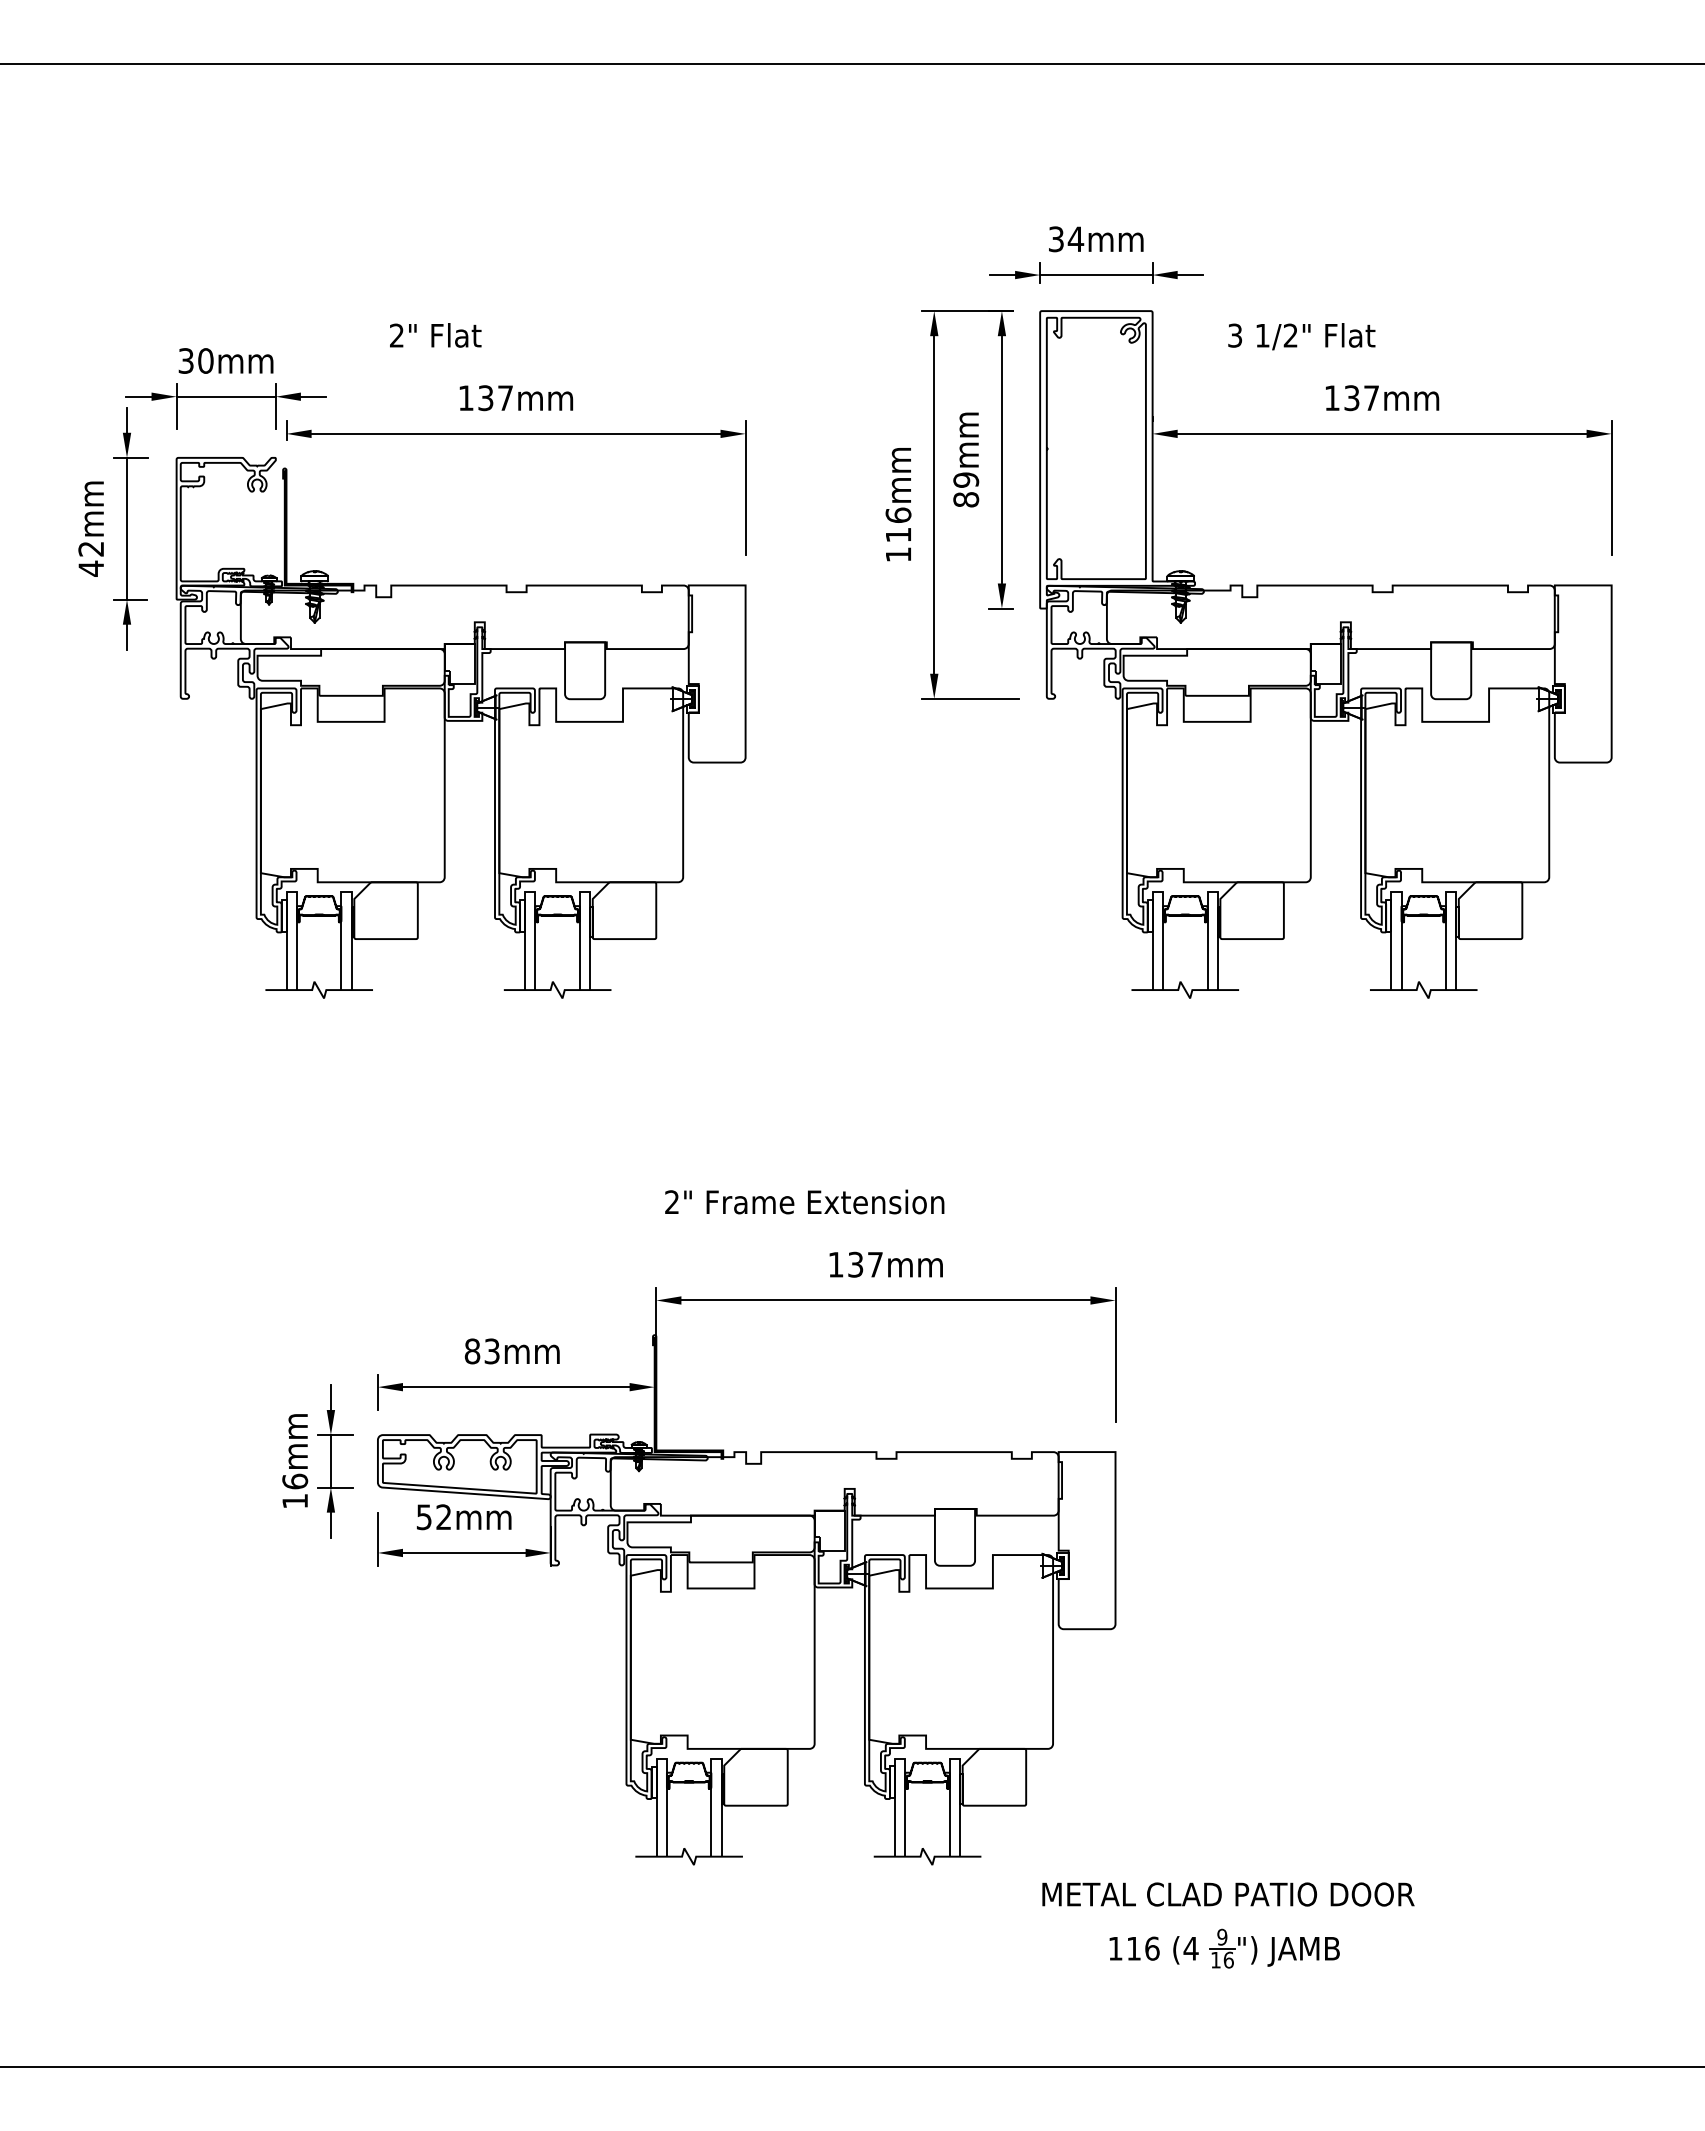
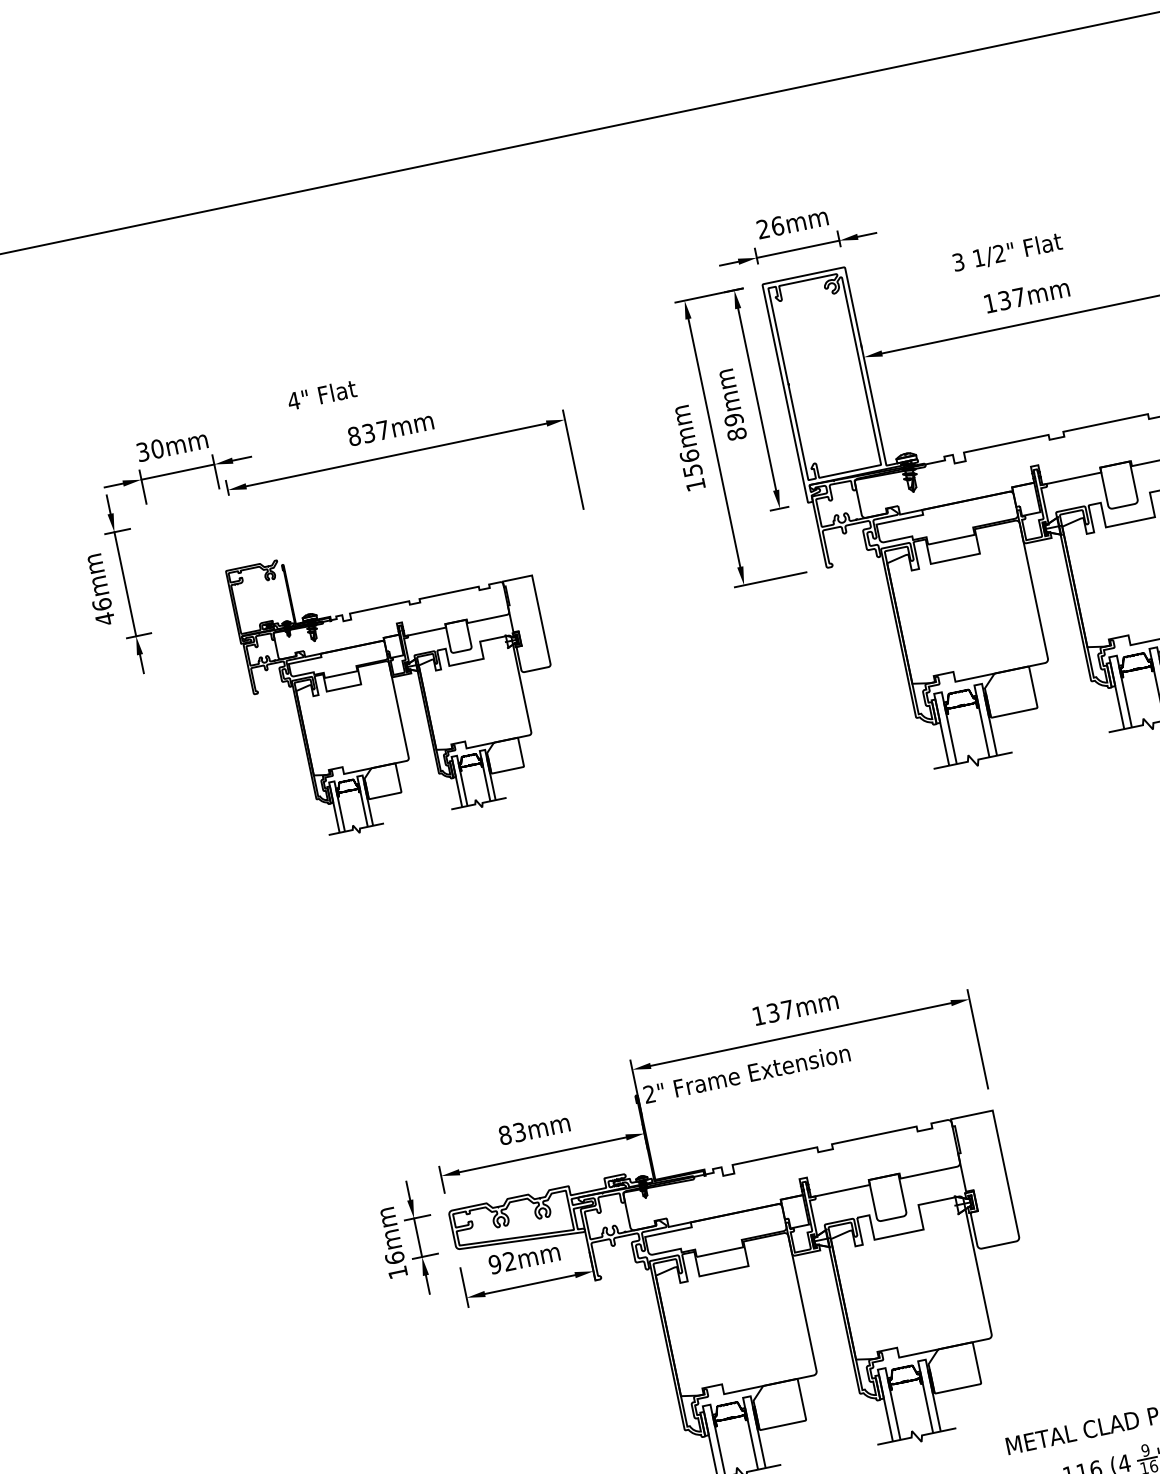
text: (1066, 239) -> (770, 227), 34mm -> 26mm
text: (396, 335) -> (293, 401), 2" -> 4"
text: (1301, 336) -> (1007, 252), moved
text: (465, 398) -> (353, 436), 137mm -> 837mm
text: (898, 535) -> (692, 470), 116mm -> 156mm
text: (91, 548) -> (102, 604), 42mm -> 46mm
part: (460, 727) -> (400, 679), size x0.7
text: (804, 1201) -> (746, 1073), moved
text: (423, 1516) -> (494, 1264), 52mm -> 92mm

